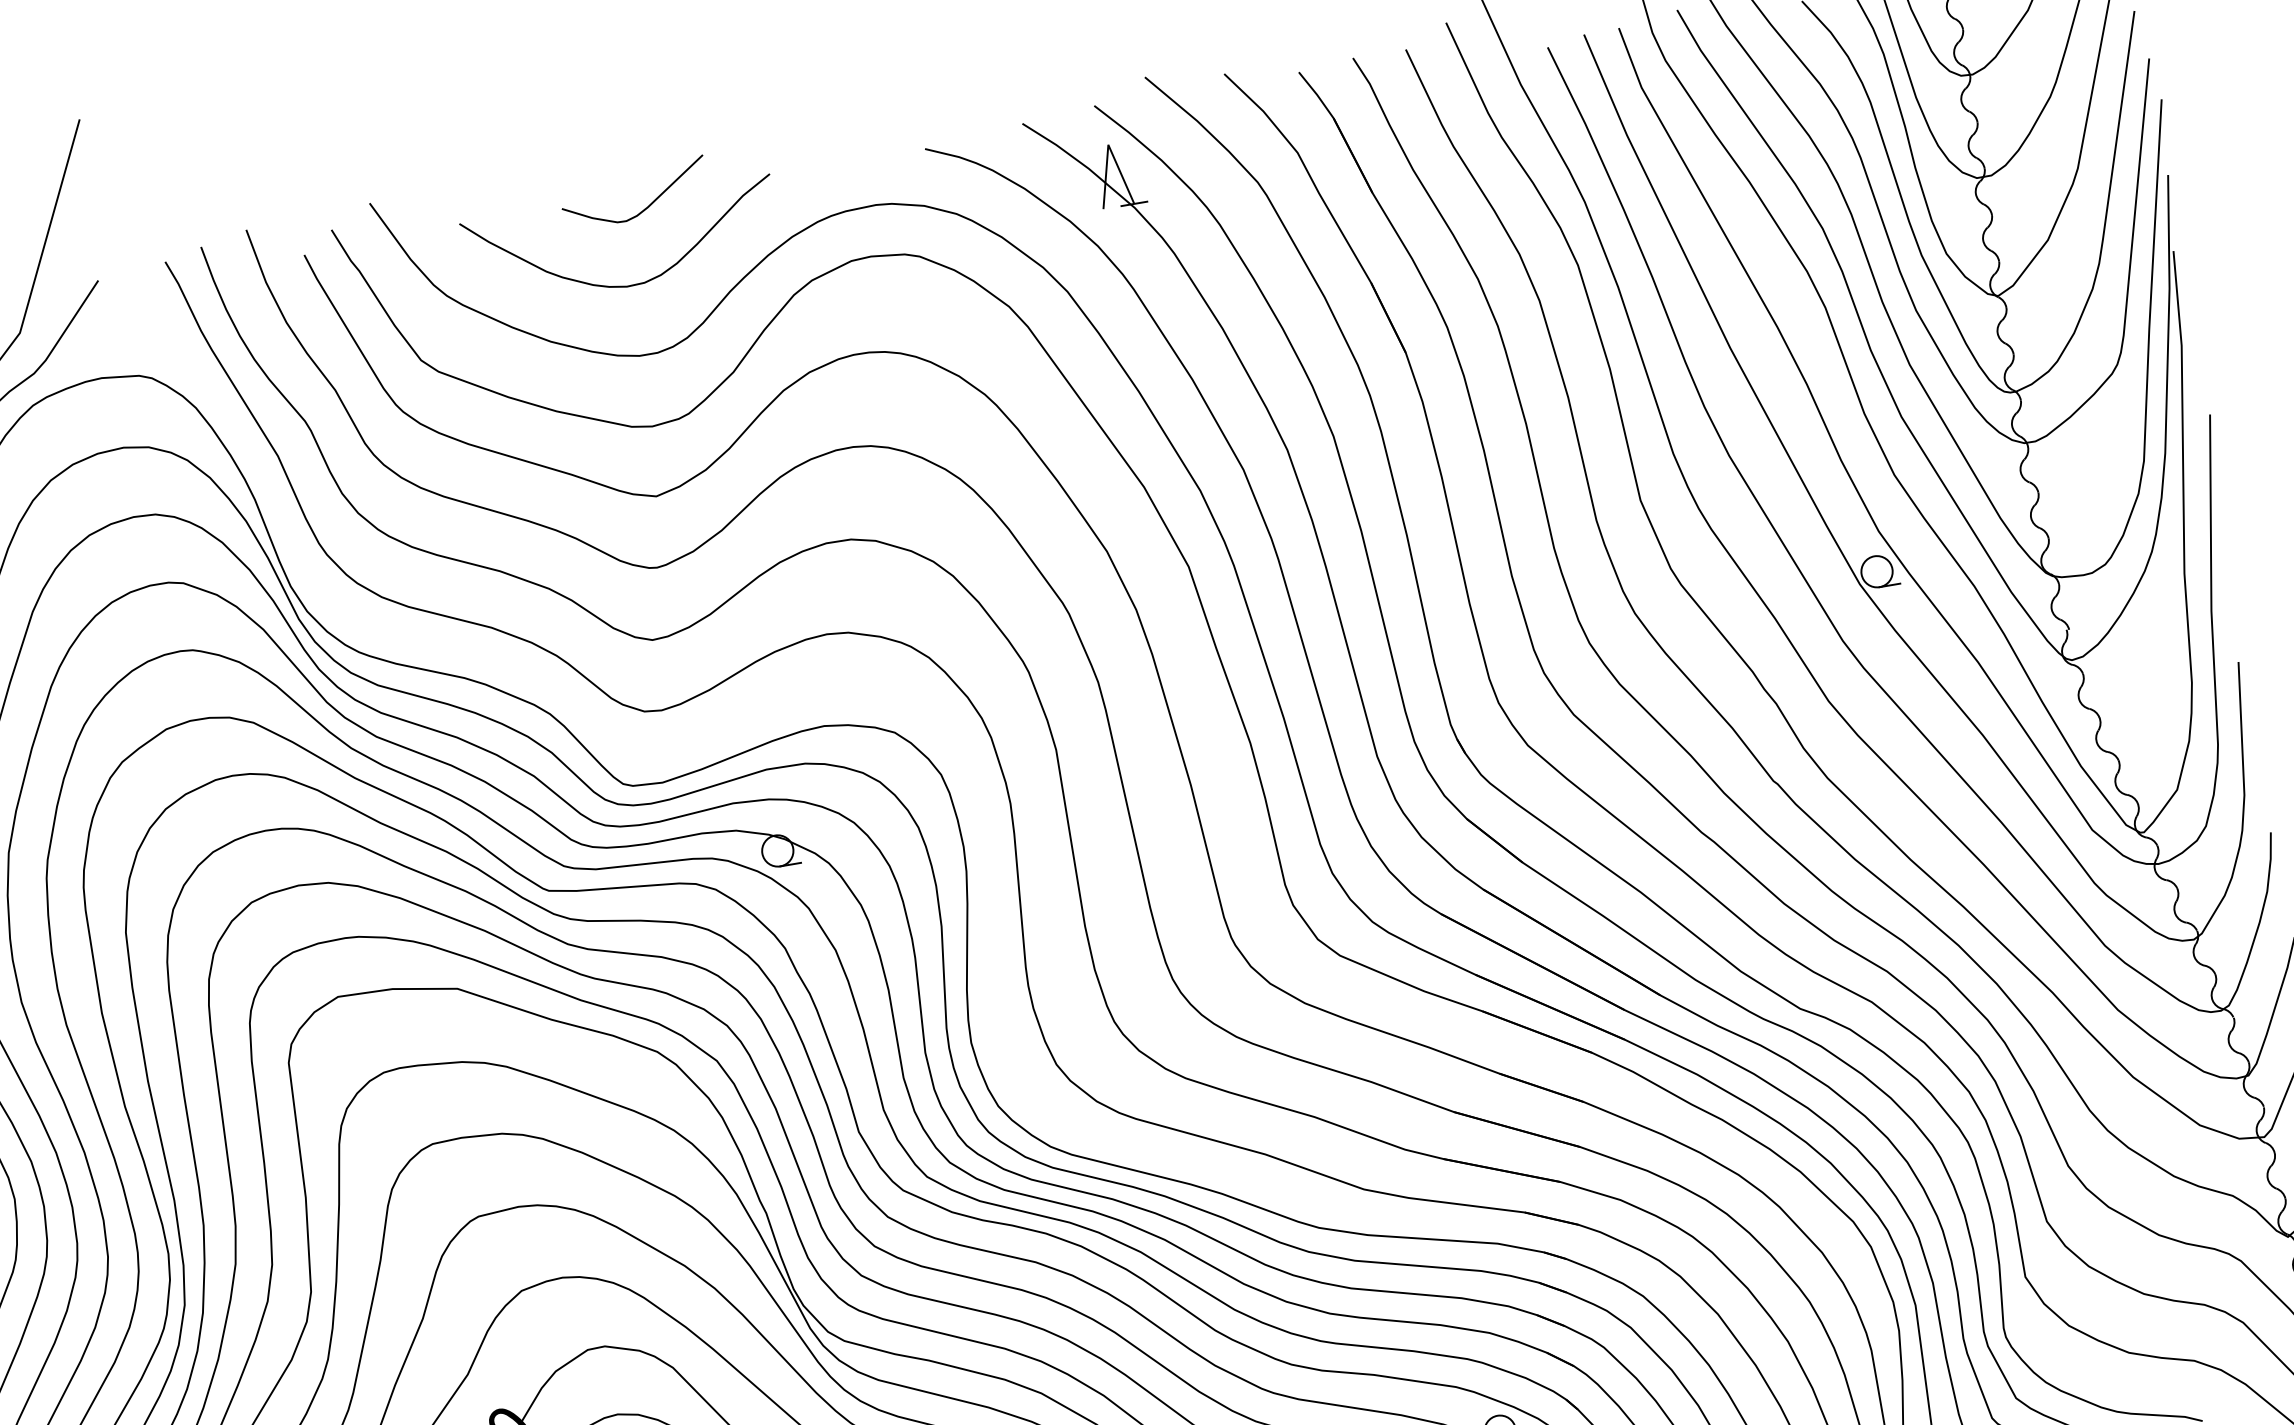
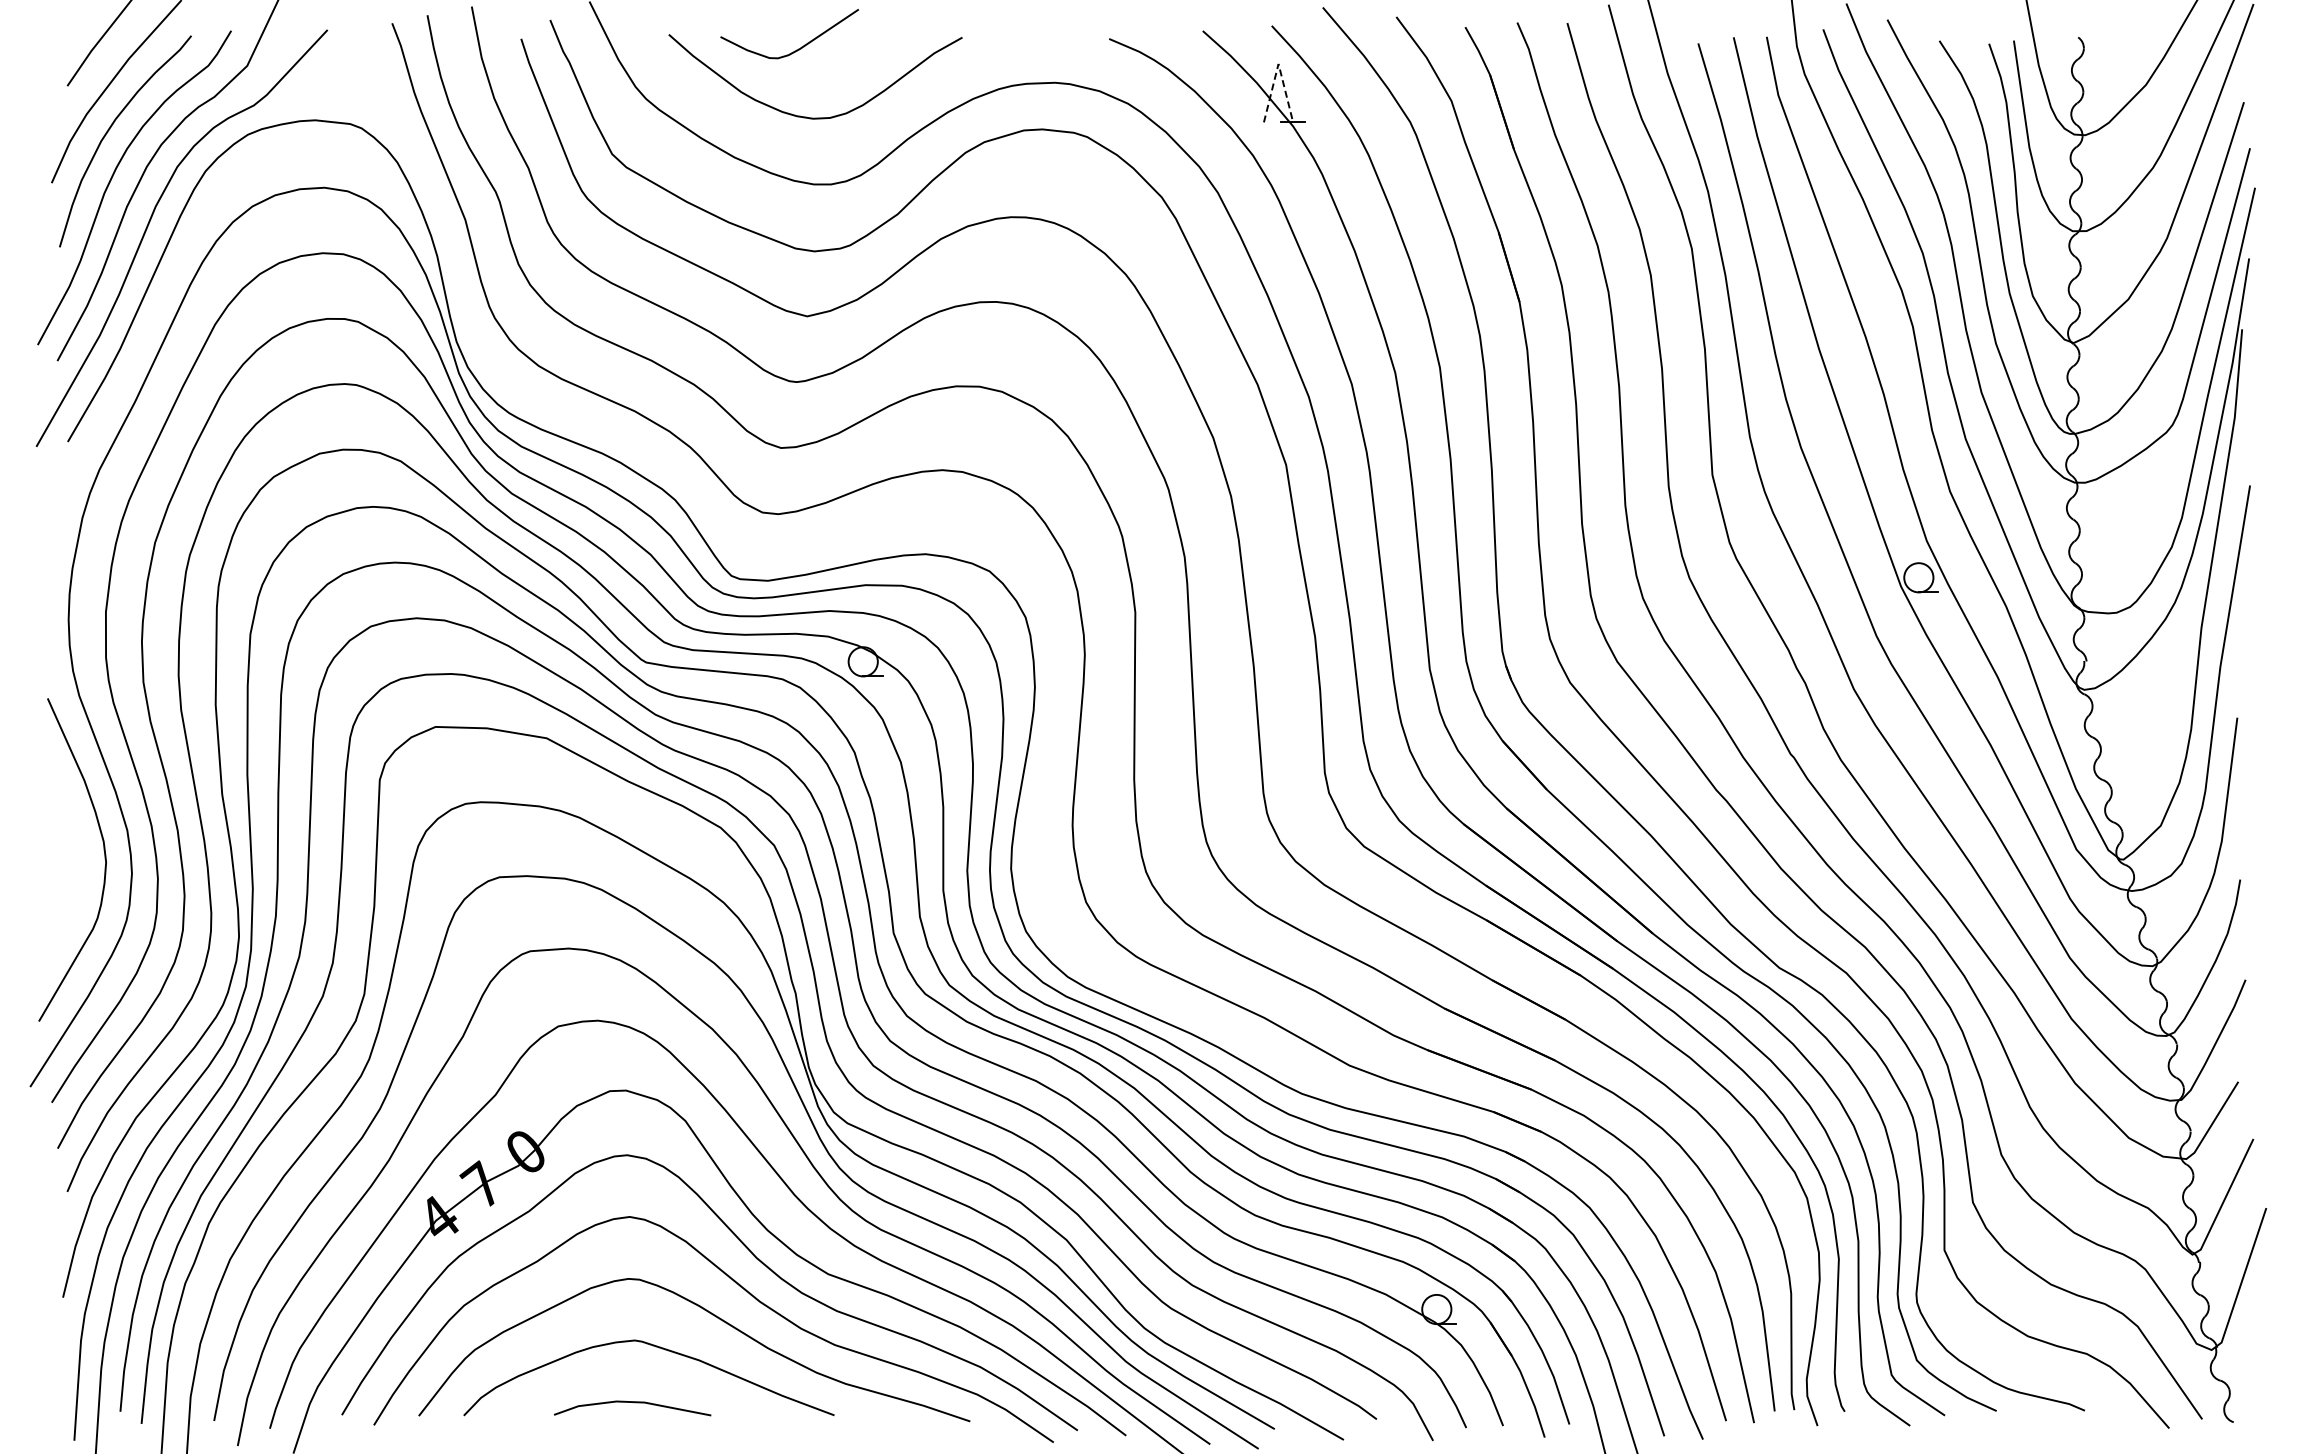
line: (1108, 144) -> (1278, 63), solid -> dashed
curve: (644, 208) -> (796, 49), moved

